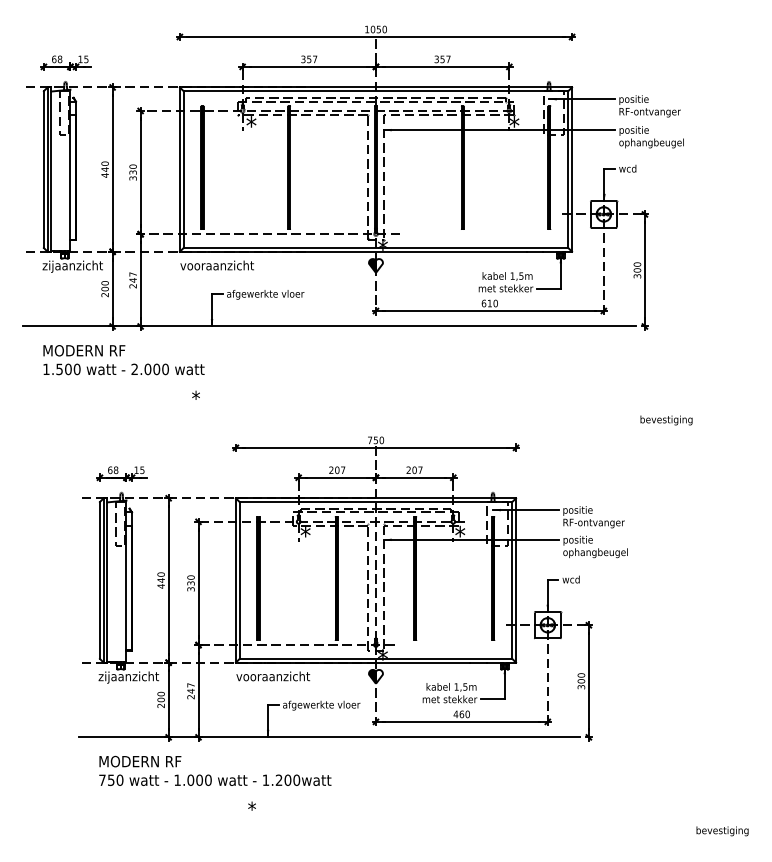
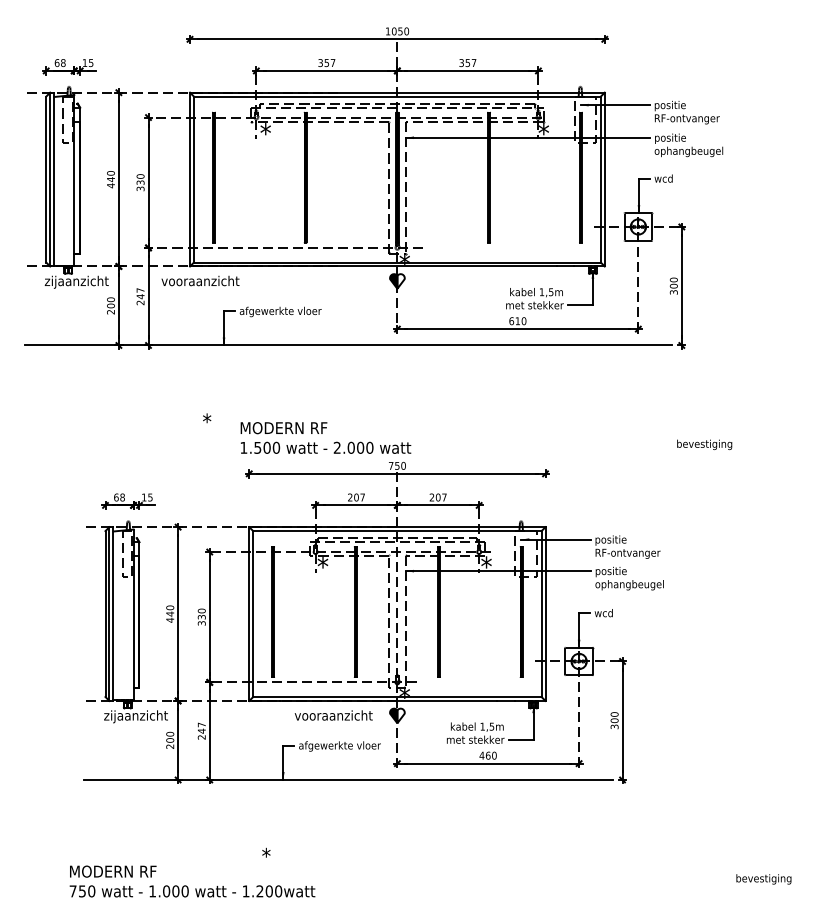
text: (217, 265) -> (200, 280), moved
text: (123, 359) -> (325, 437), moved
text: (273, 676) -> (333, 715), moved
text: (215, 770) -> (192, 881), moved

